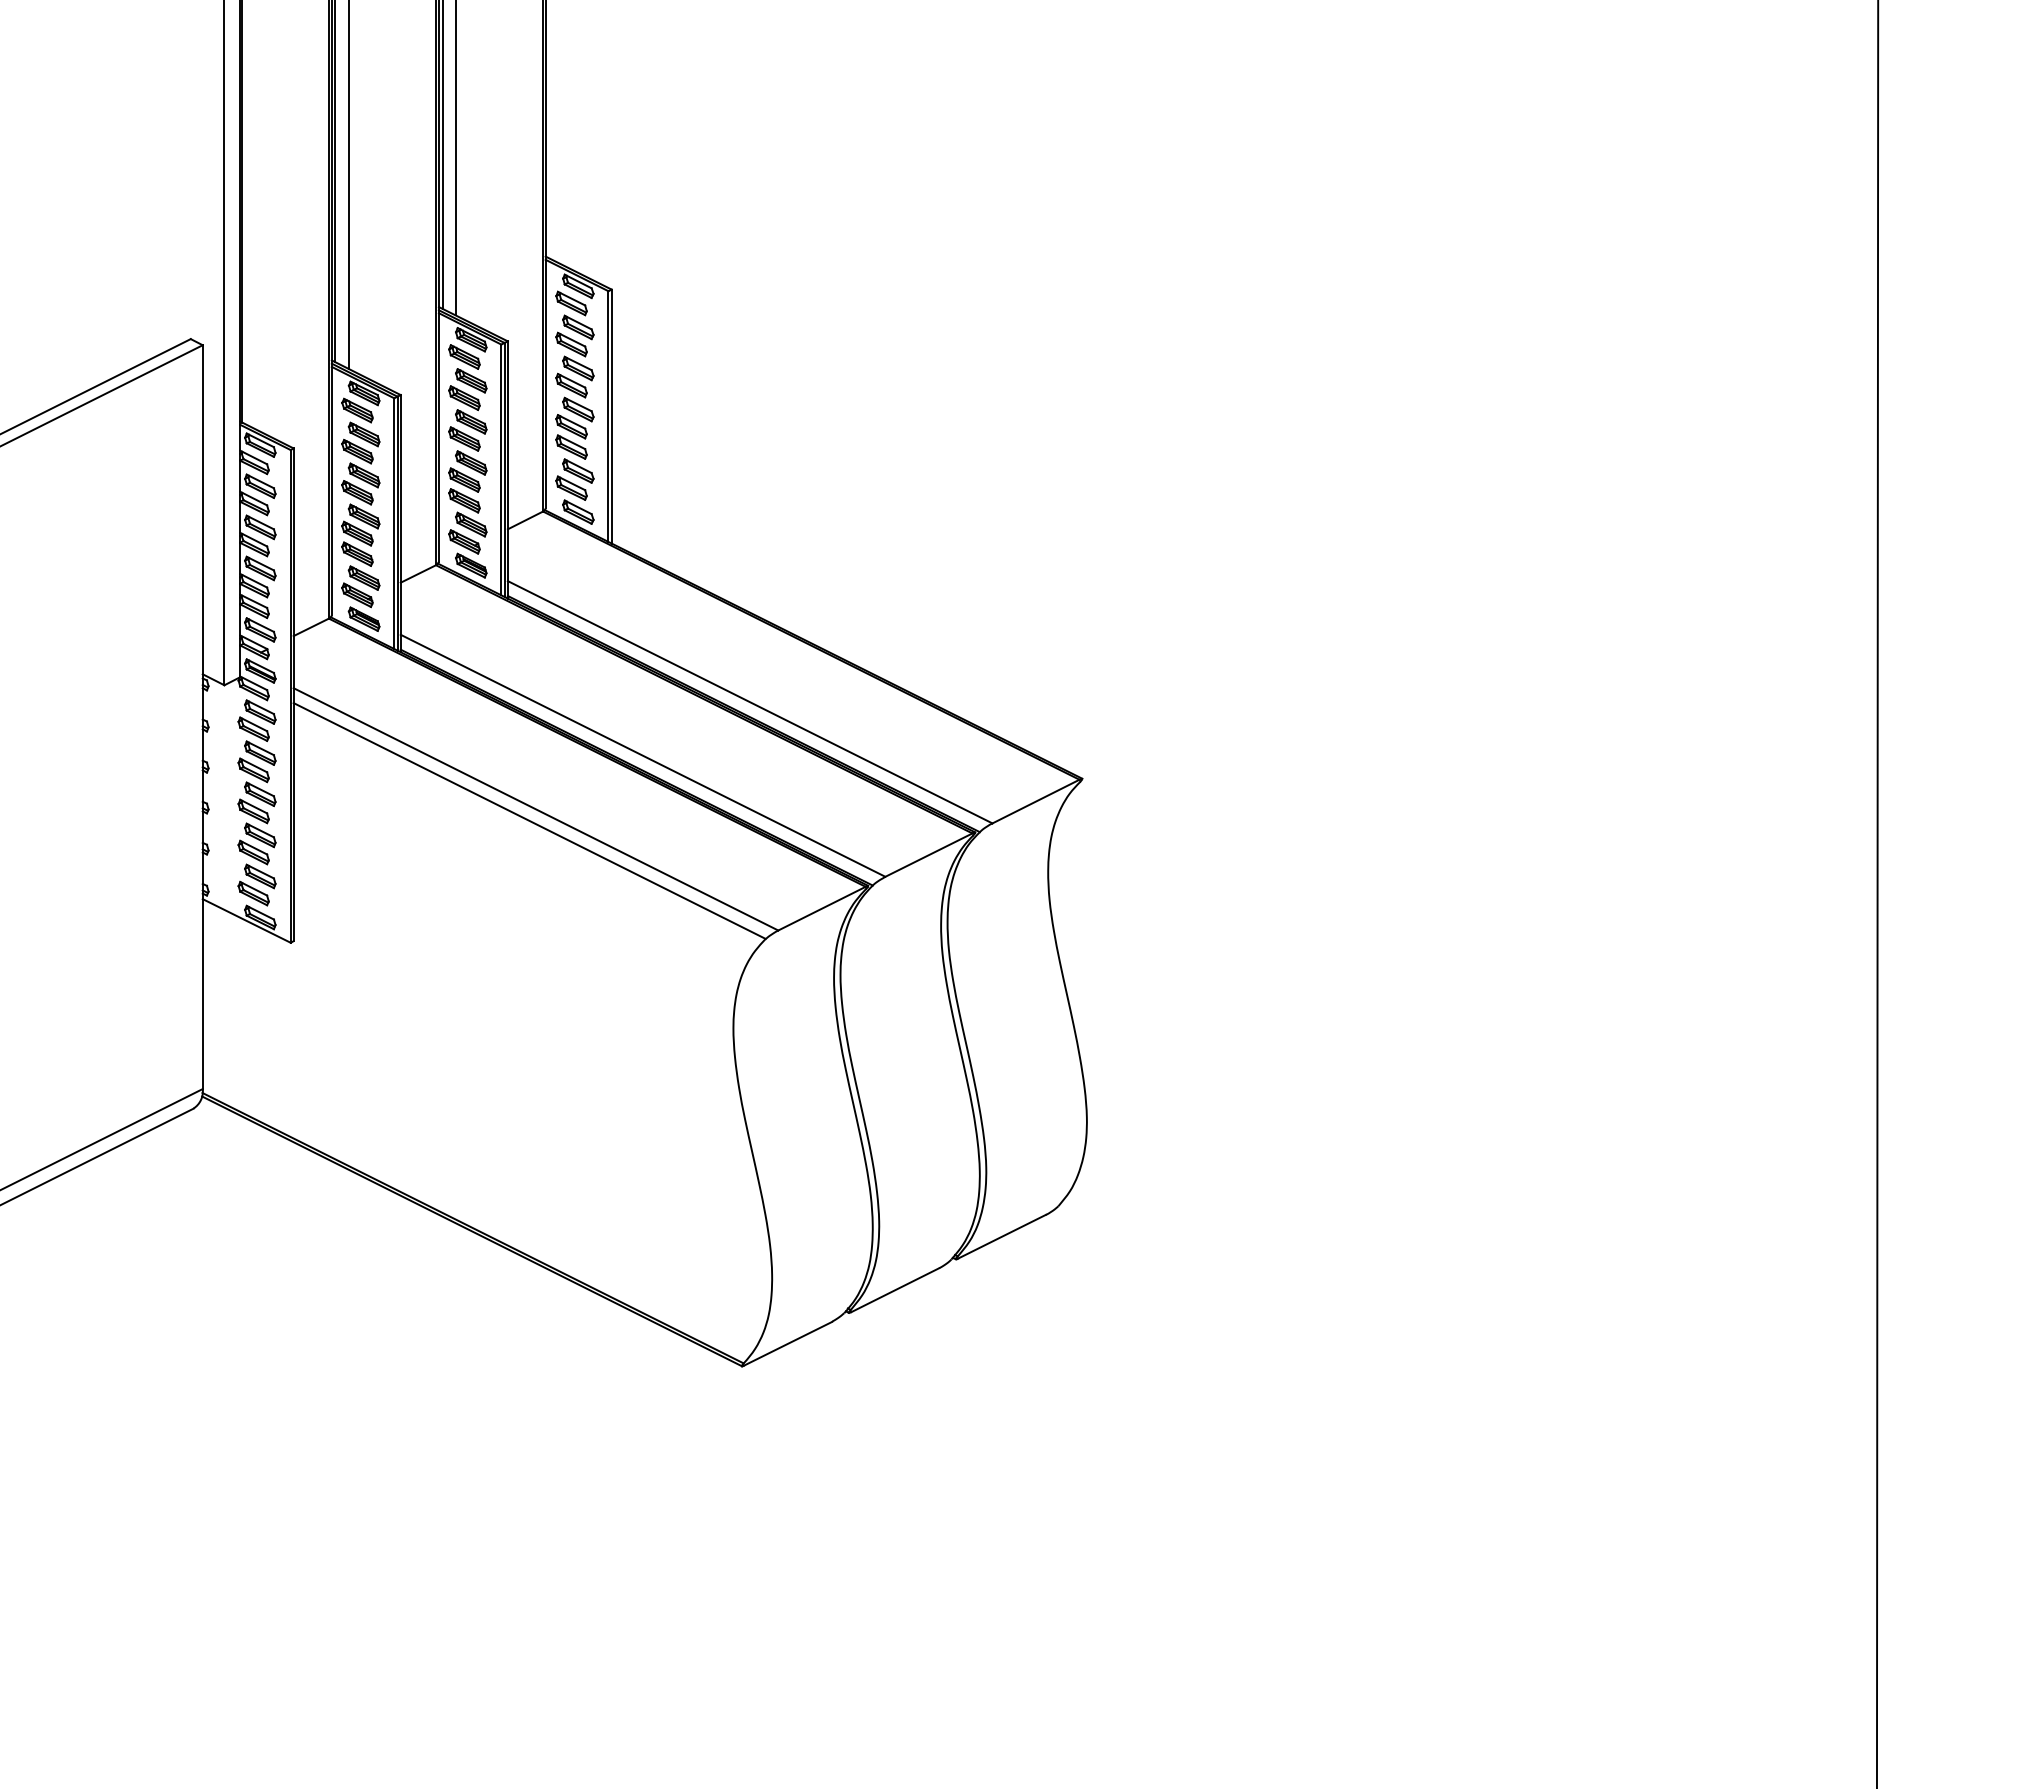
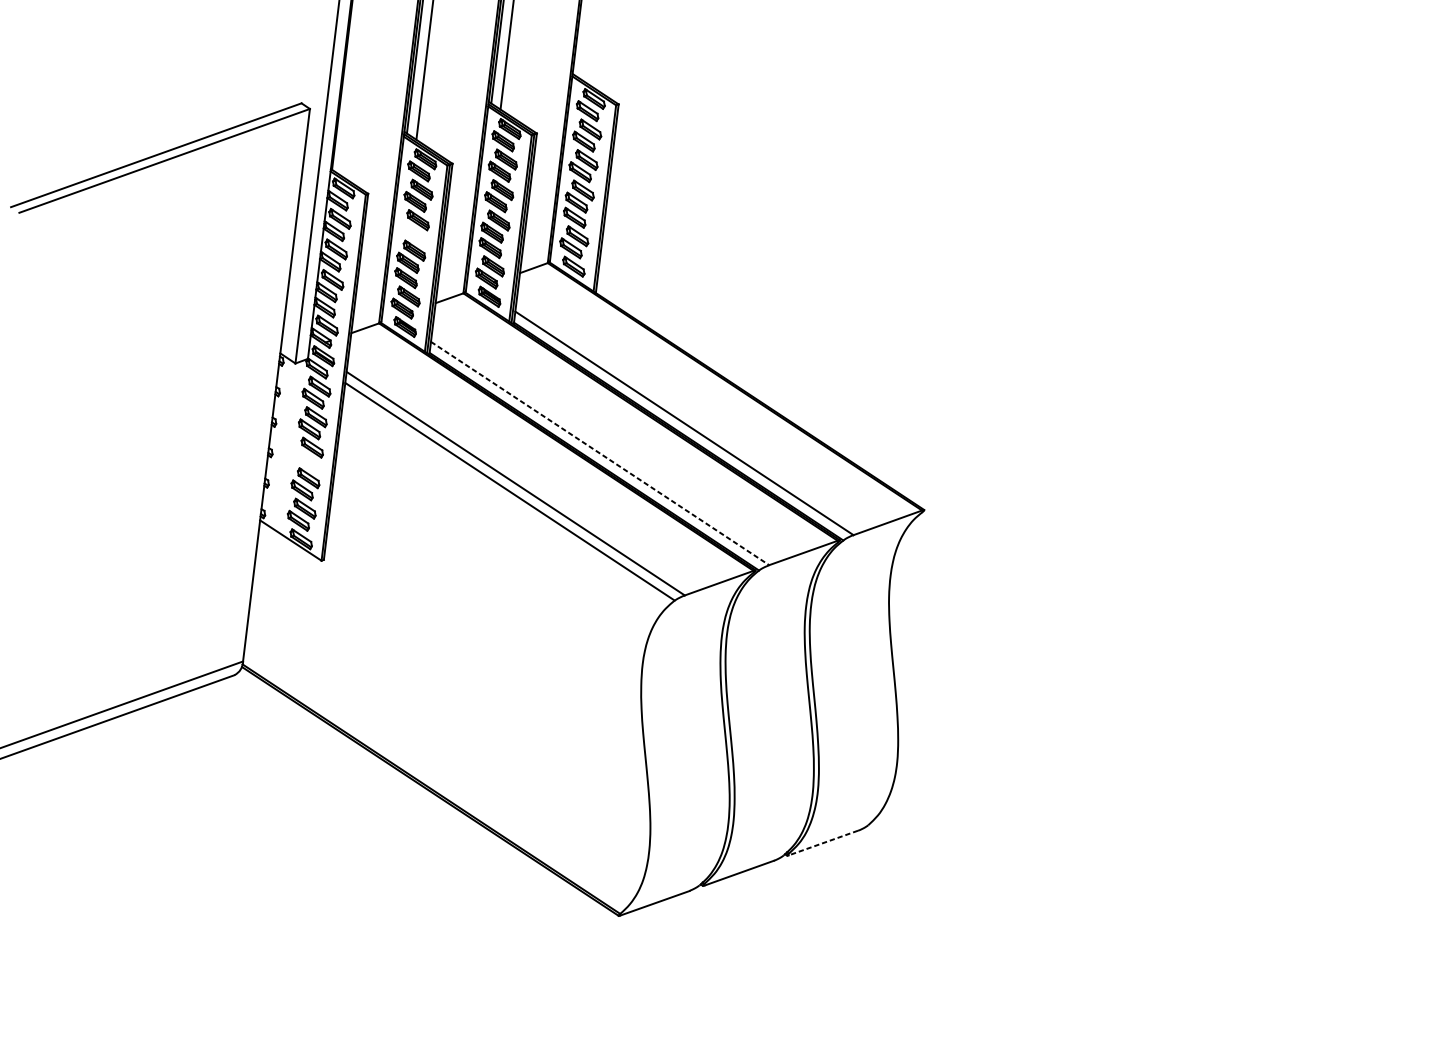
part: (357, 492) -> (411, 232), removed
line: (643, 755) -> (600, 453), solid -> dashed
part: (253, 811) -> (305, 459), removed
line: (1002, 1236) -> (823, 842), solid -> dashed

